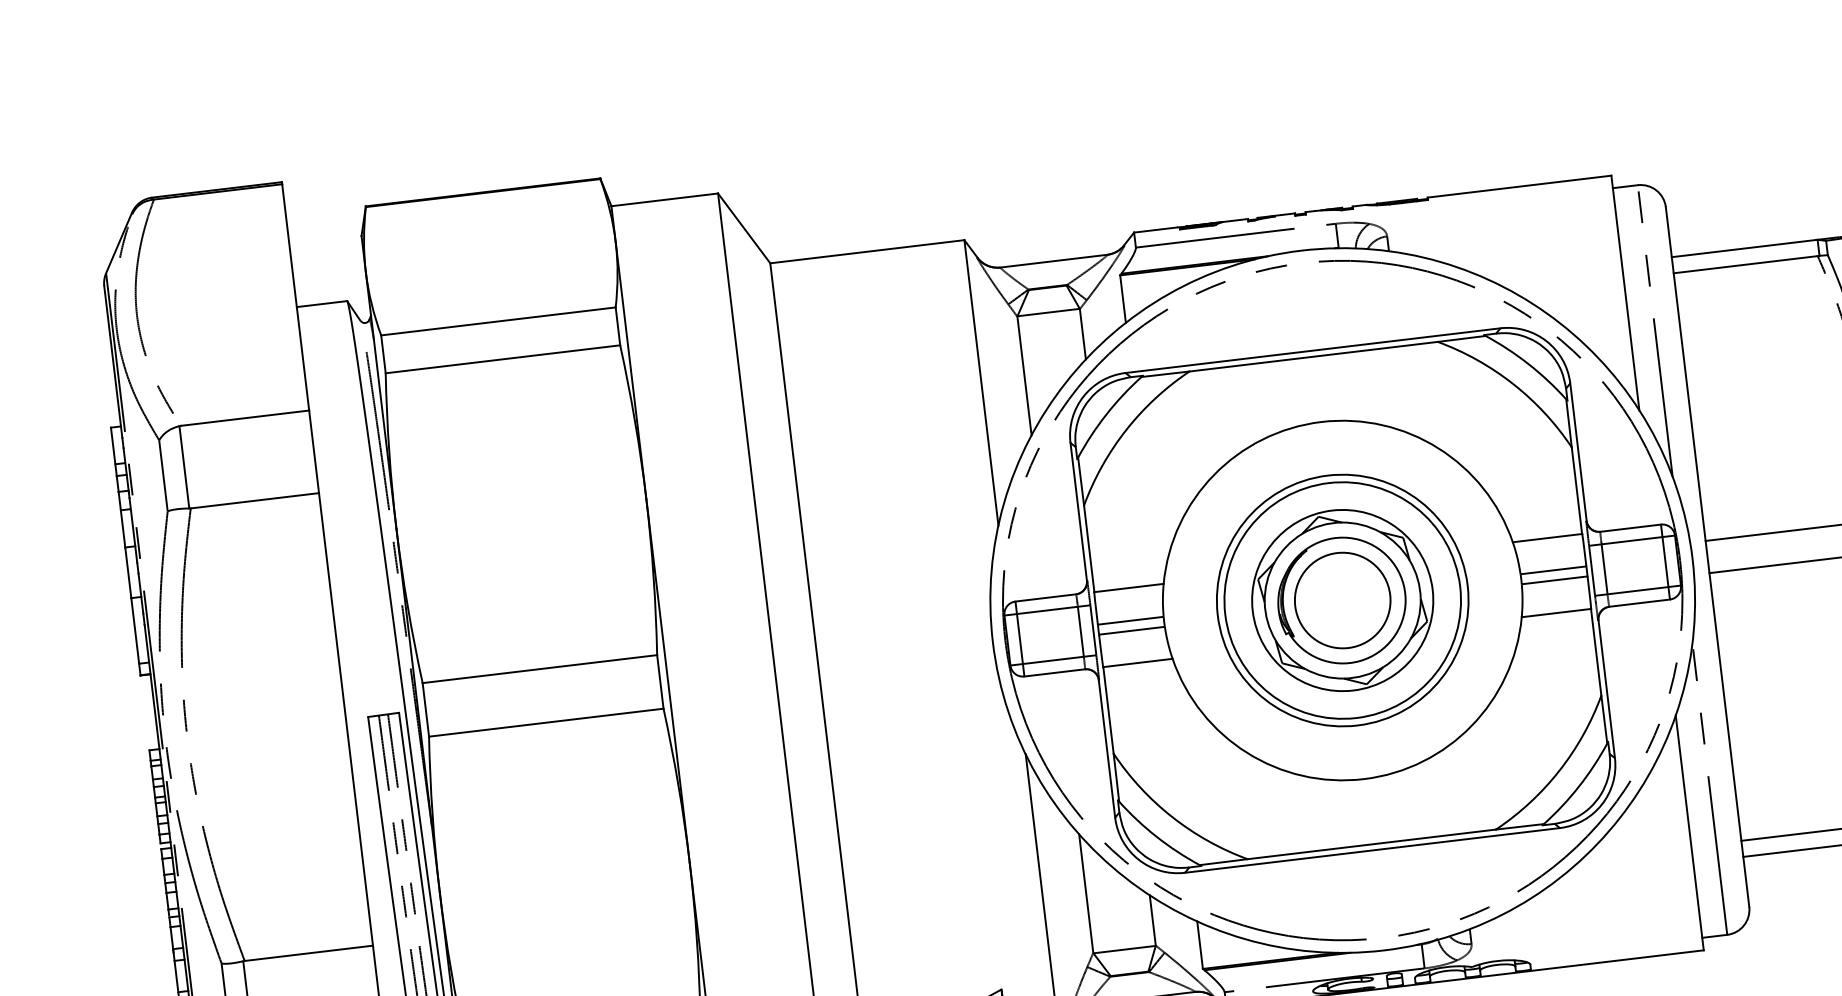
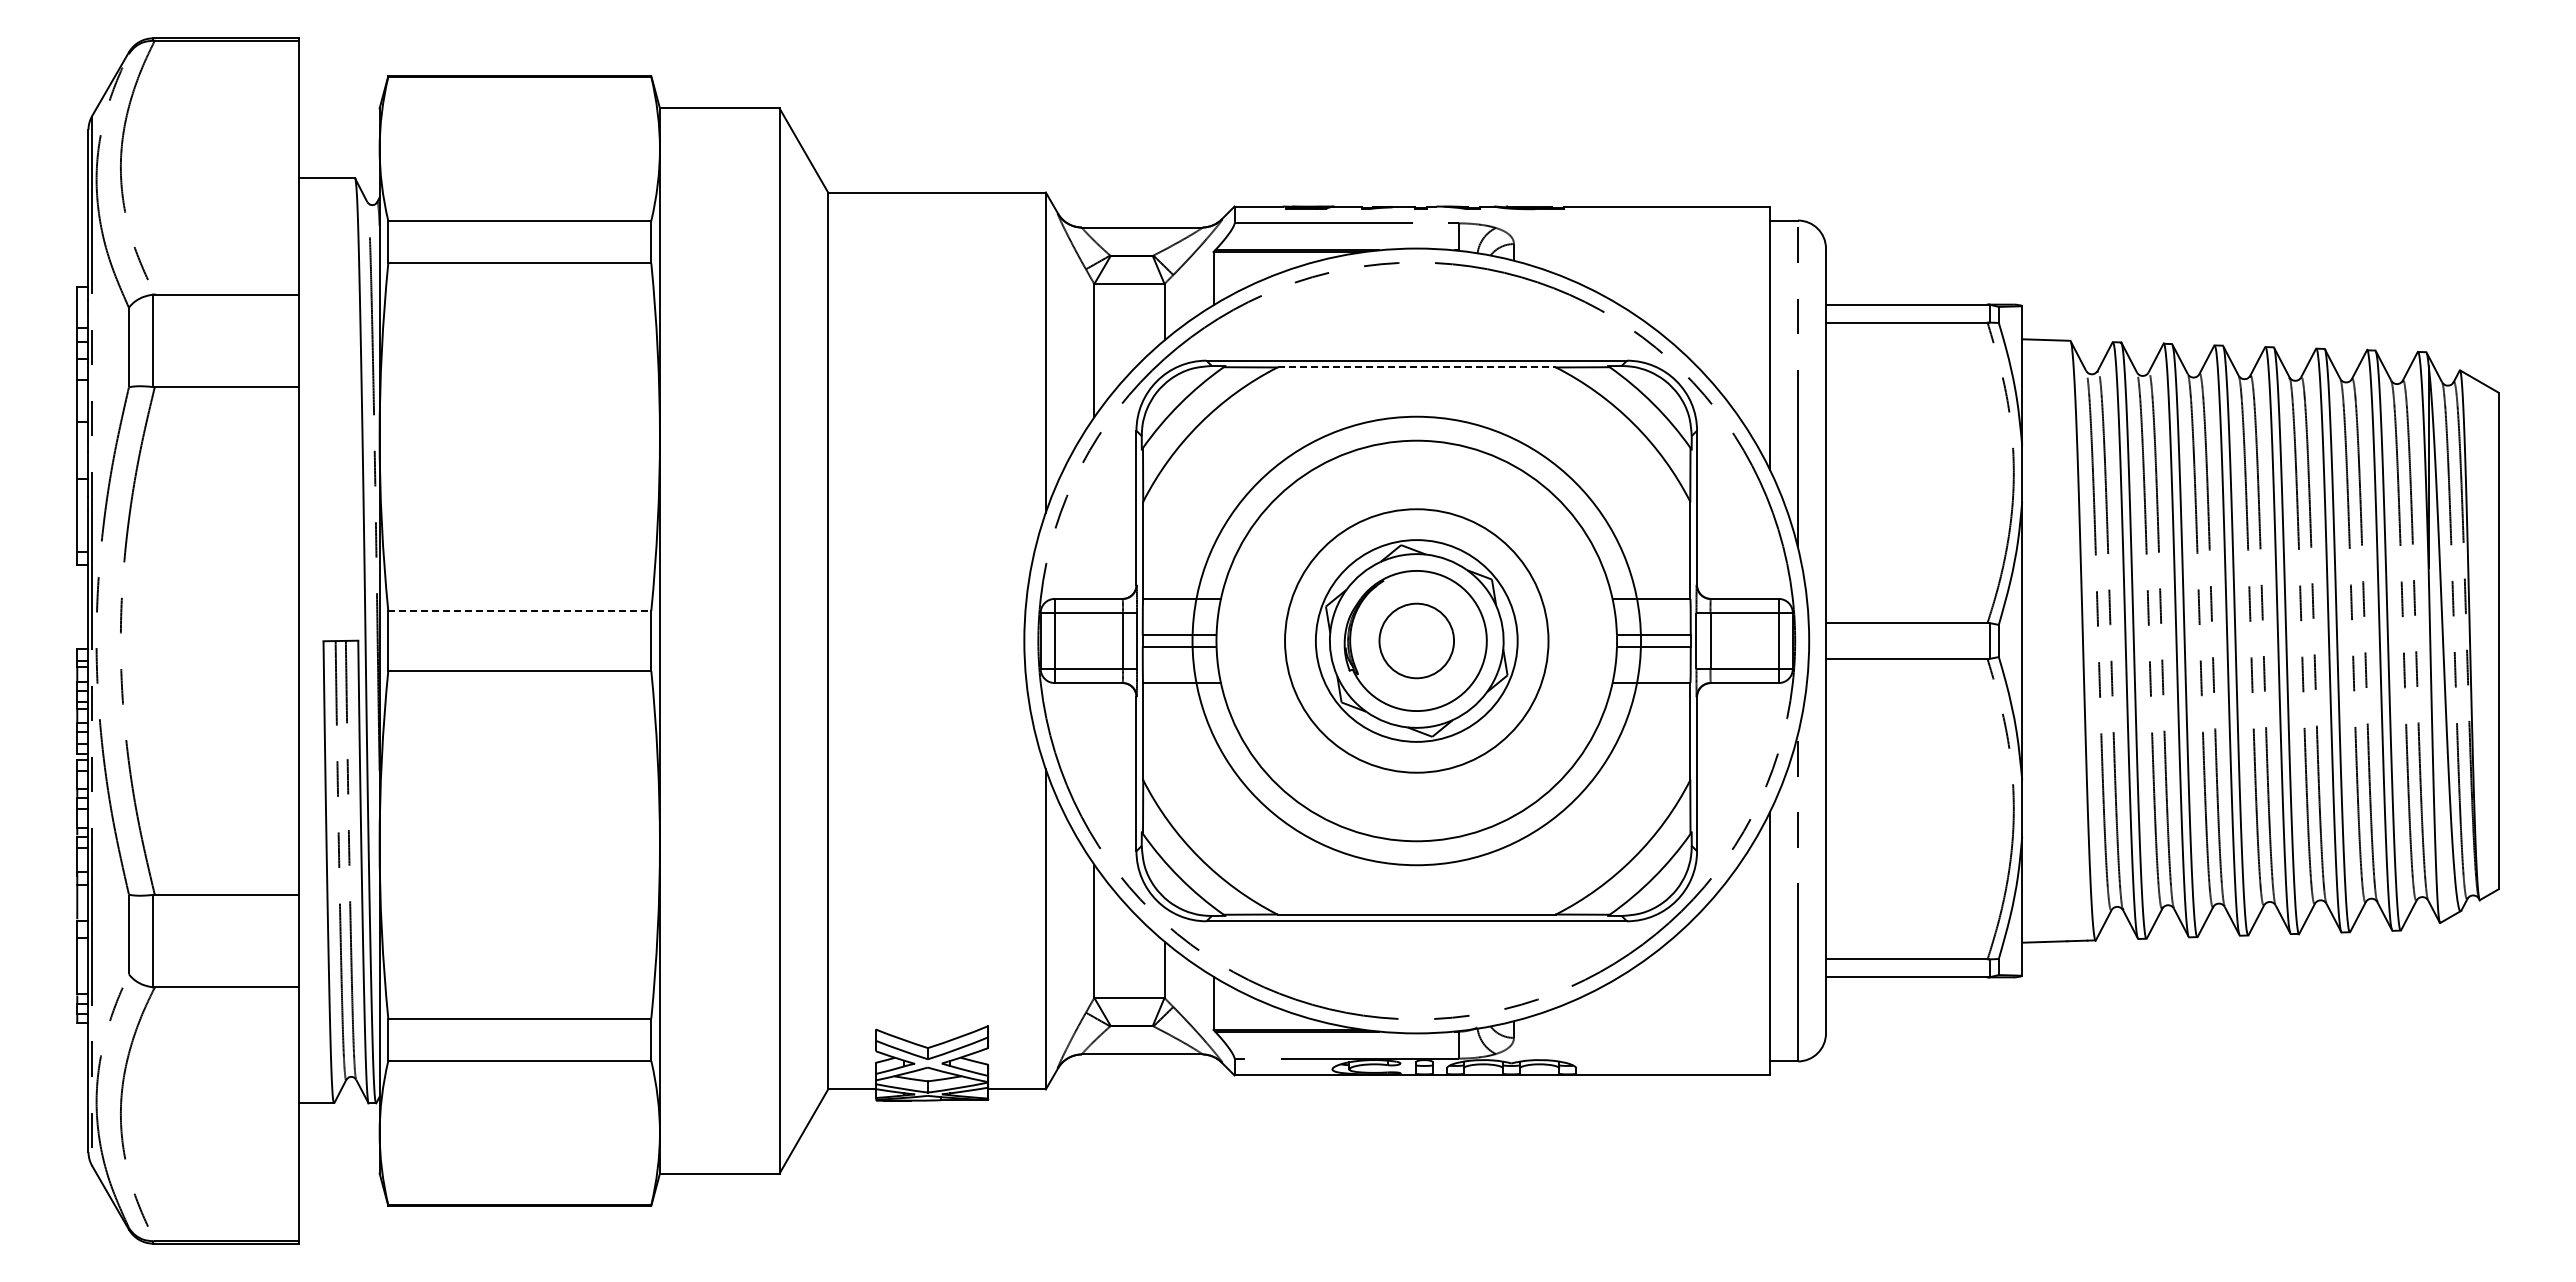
line: (1314, 356) -> (1417, 367), solid -> dashed
circle: (1342, 600) -> (1416, 640), size x0.7
circle: (1342, 600) -> (1416, 640), size x1.6
line: (539, 668) -> (519, 610), solid -> dashed

